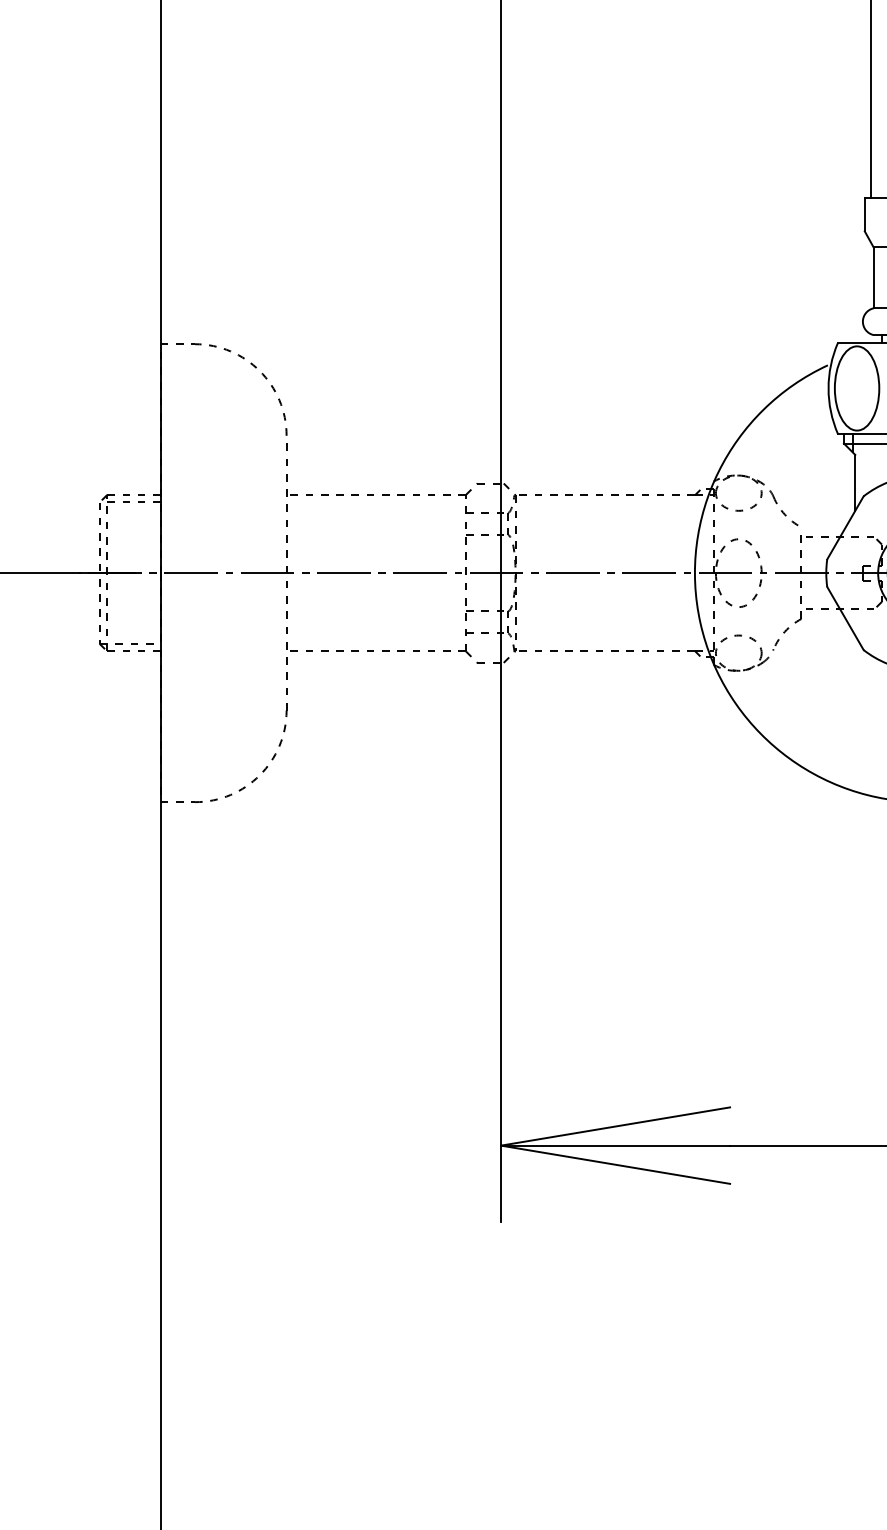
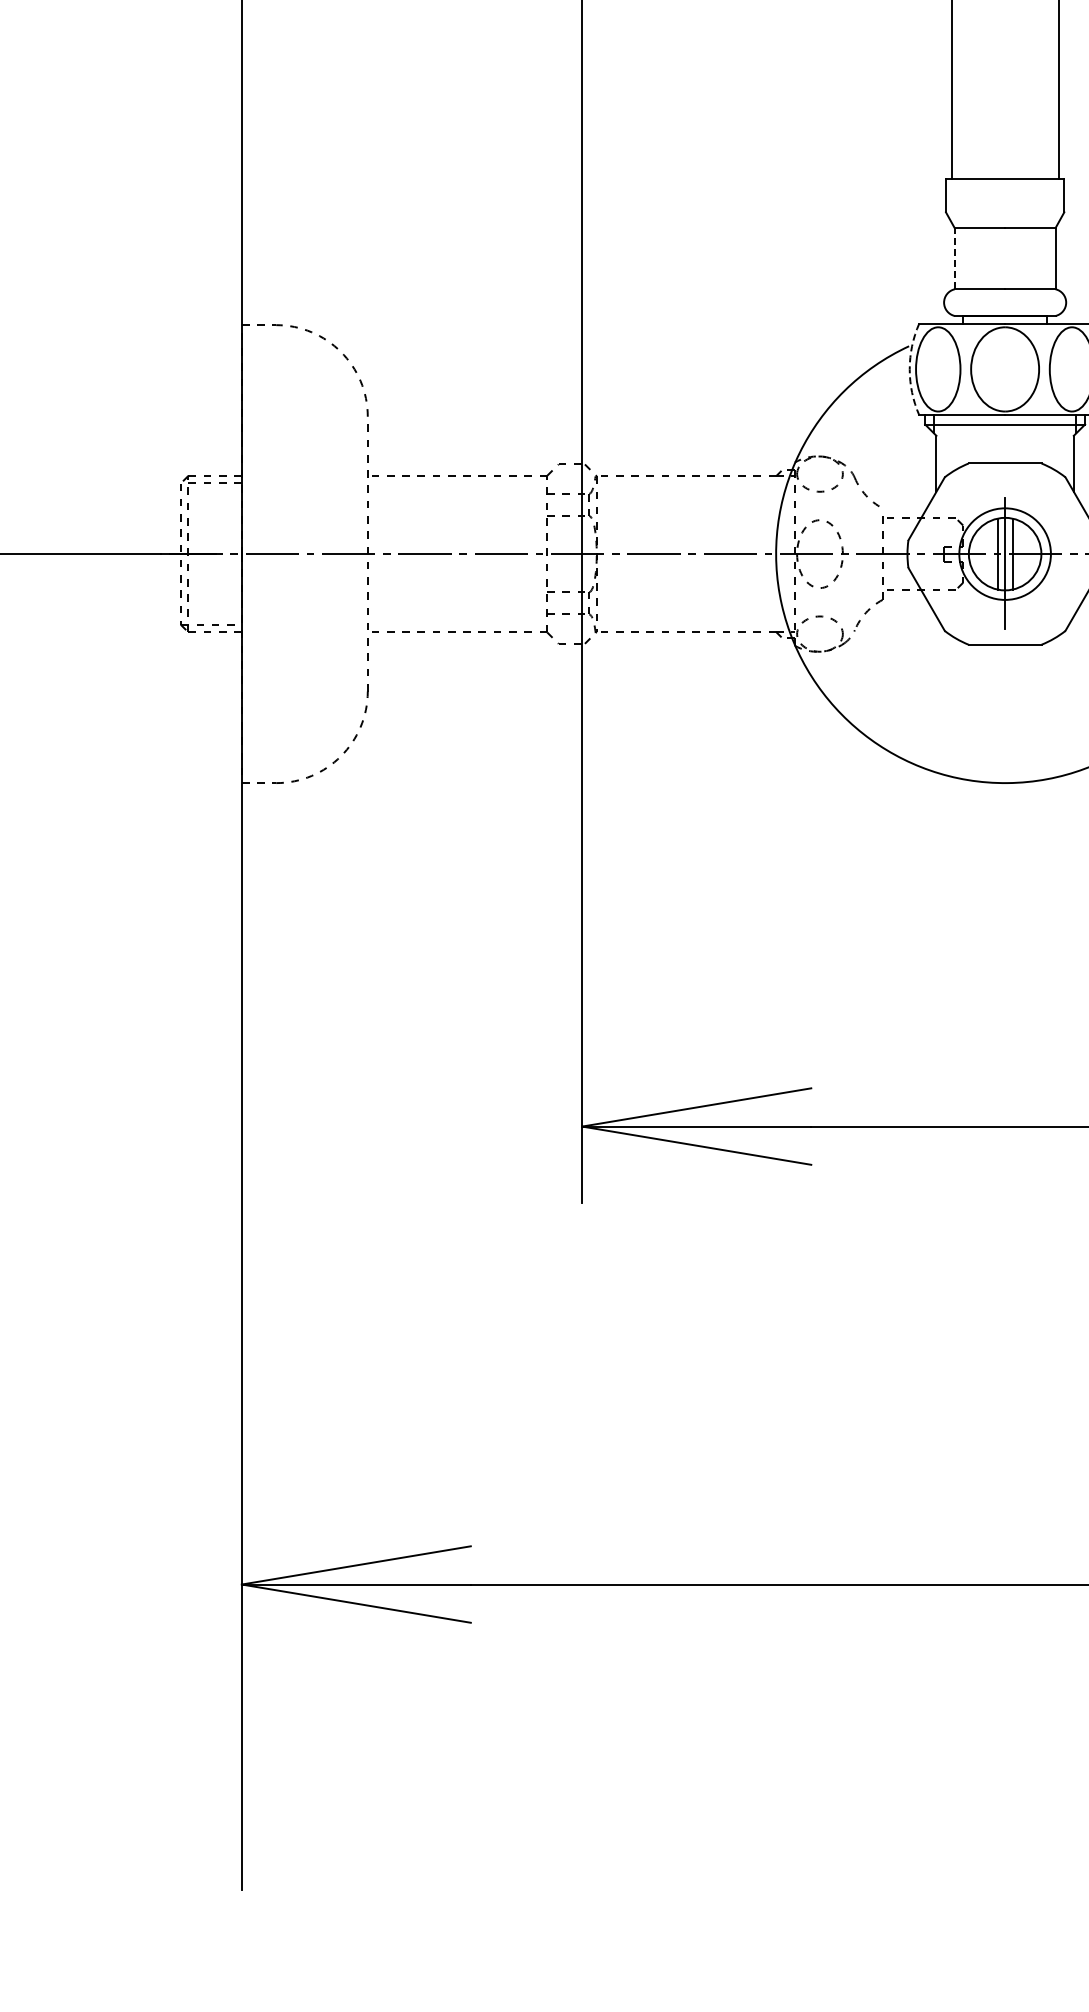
line: (873, 277) -> (954, 258), solid -> dashed
arc: (828, 388) -> (909, 369), solid -> dashed

